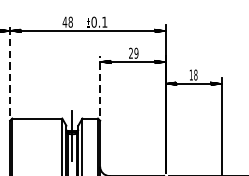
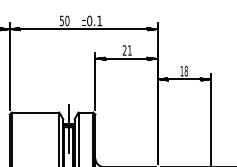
text: (67, 21) -> (64, 20), 48 -> 50
text: (136, 53) -> (129, 50), 29 -> 21
line: (9, 70) -> (9, 66), dashed -> solid
line: (100, 85) -> (95, 81), dashed -> solid

